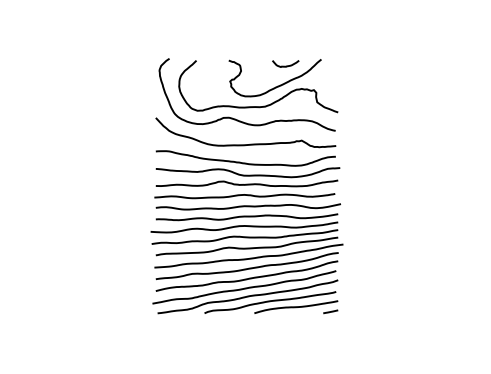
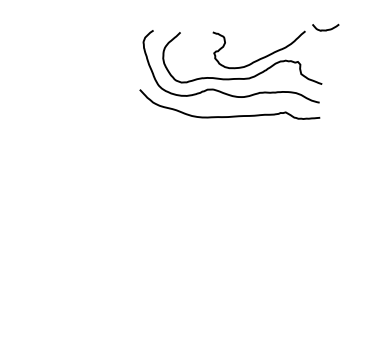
curve: (285, 65) -> (325, 29), moved
part: (246, 232) -> (230, 204), removed

